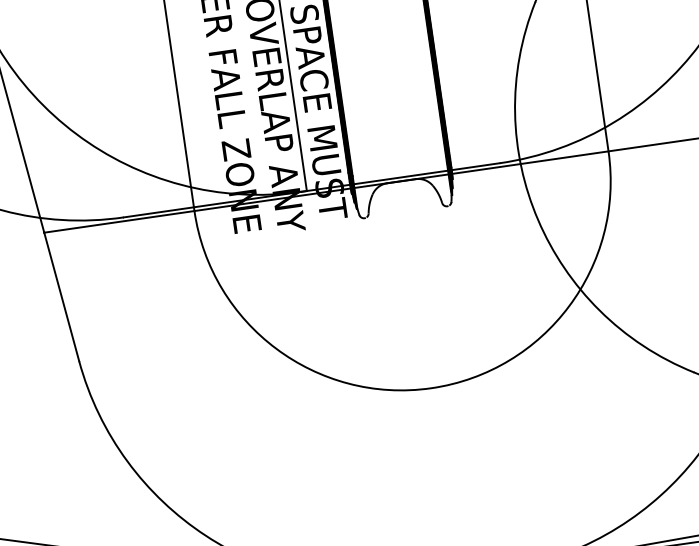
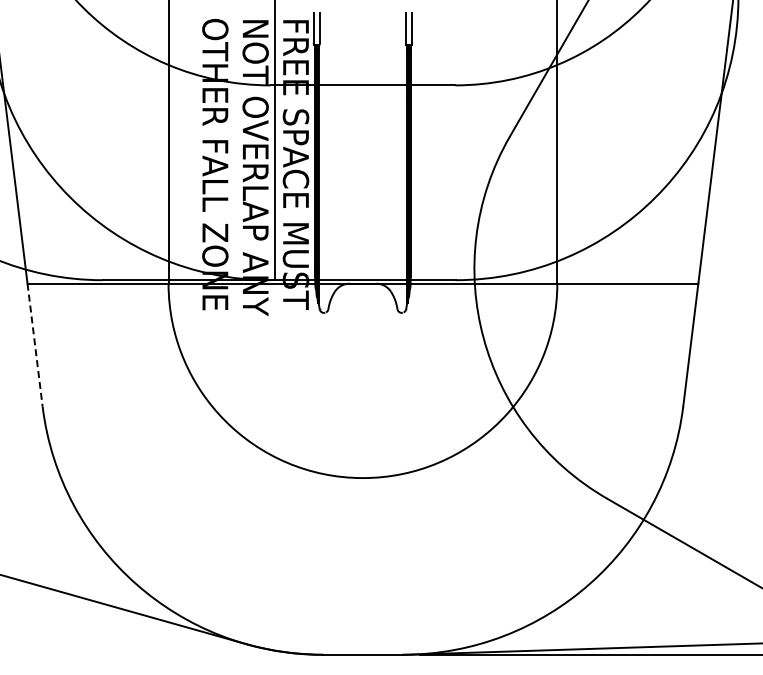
line: (62, 297) -> (35, 345), solid -> dashed

